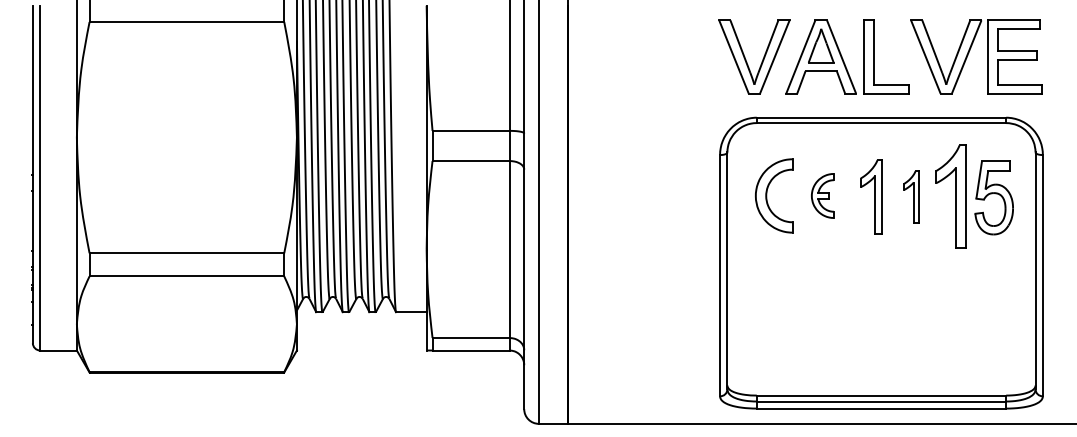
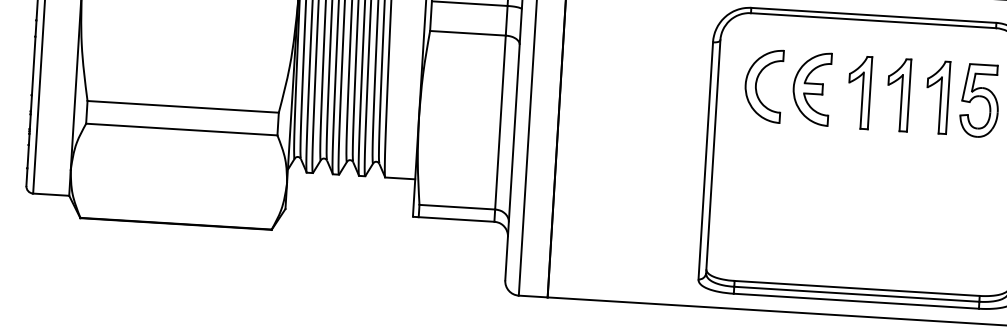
part: (822, 195) -> (811, 88), size x1.67
part: (911, 196) -> (898, 94), size x1.43
part: (950, 196) -> (936, 96), size x0.71

